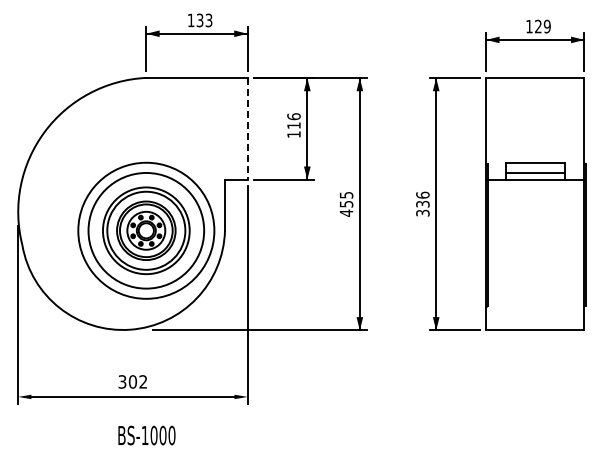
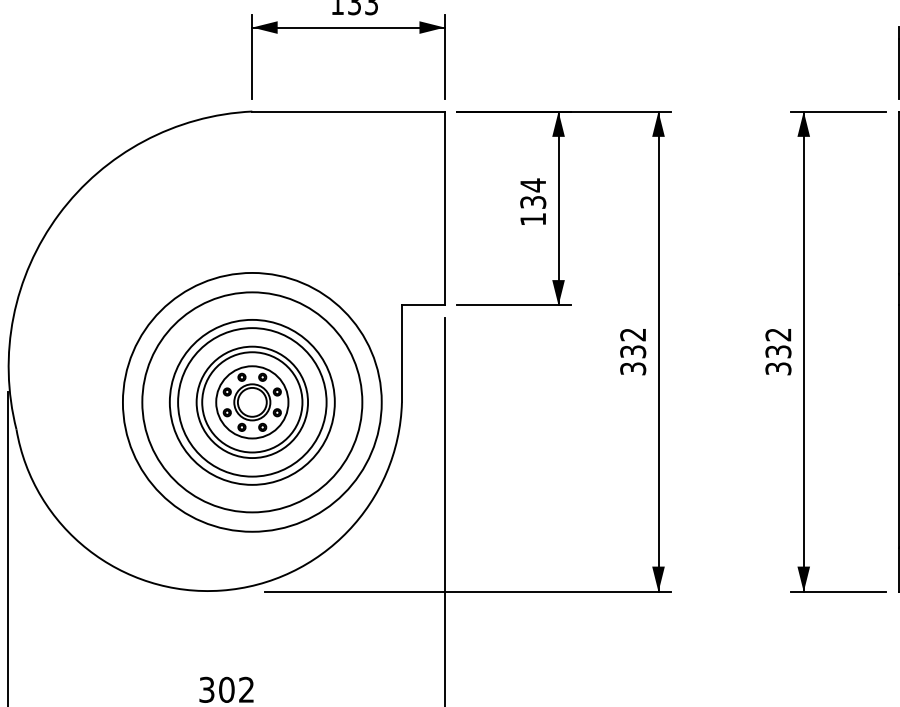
text: (293, 120) -> (532, 192), 116 -> 134
line: (247, 128) -> (444, 207), dashed -> solid
text: (422, 194) -> (777, 333), 336 -> 332
text: (346, 204) -> (633, 352), 455 -> 332

